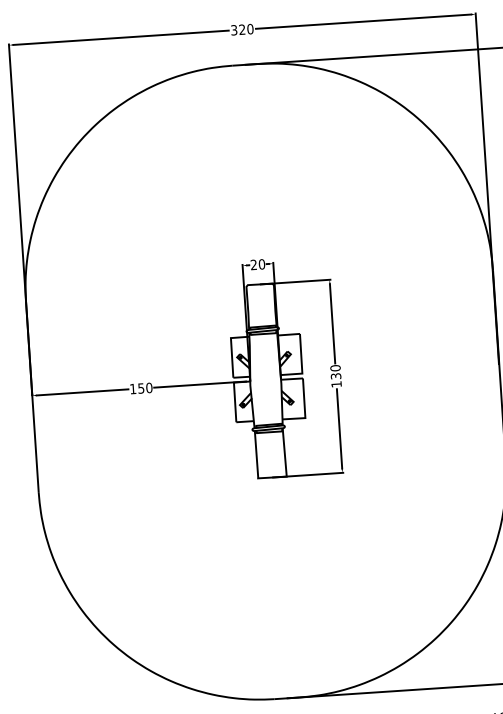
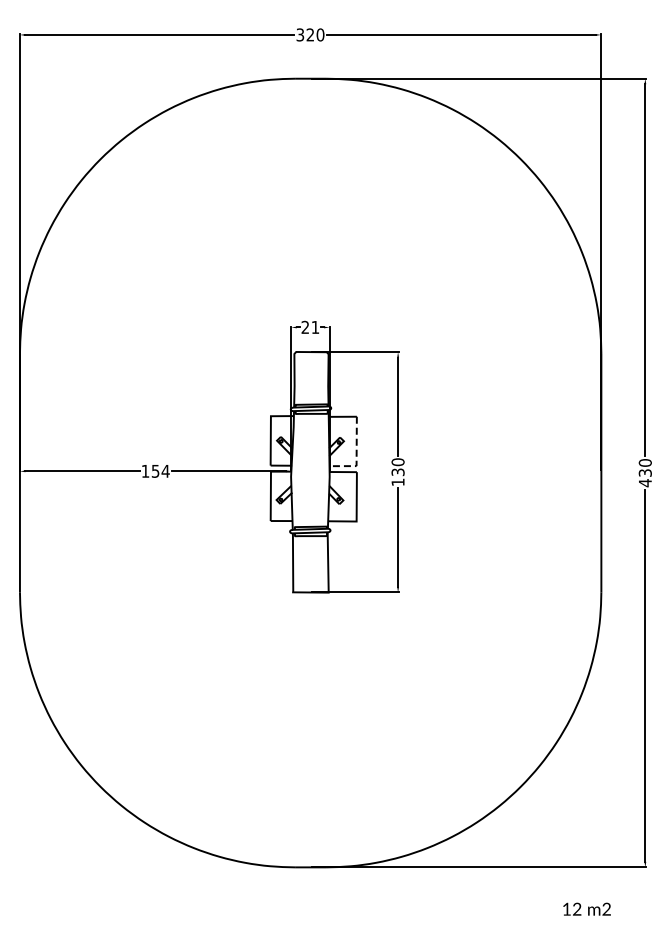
text: (261, 263) -> (315, 326), 20 -> 21
line: (301, 365) -> (356, 456), solid -> dashed
text: (149, 387) -> (165, 470), 150 -> 154

